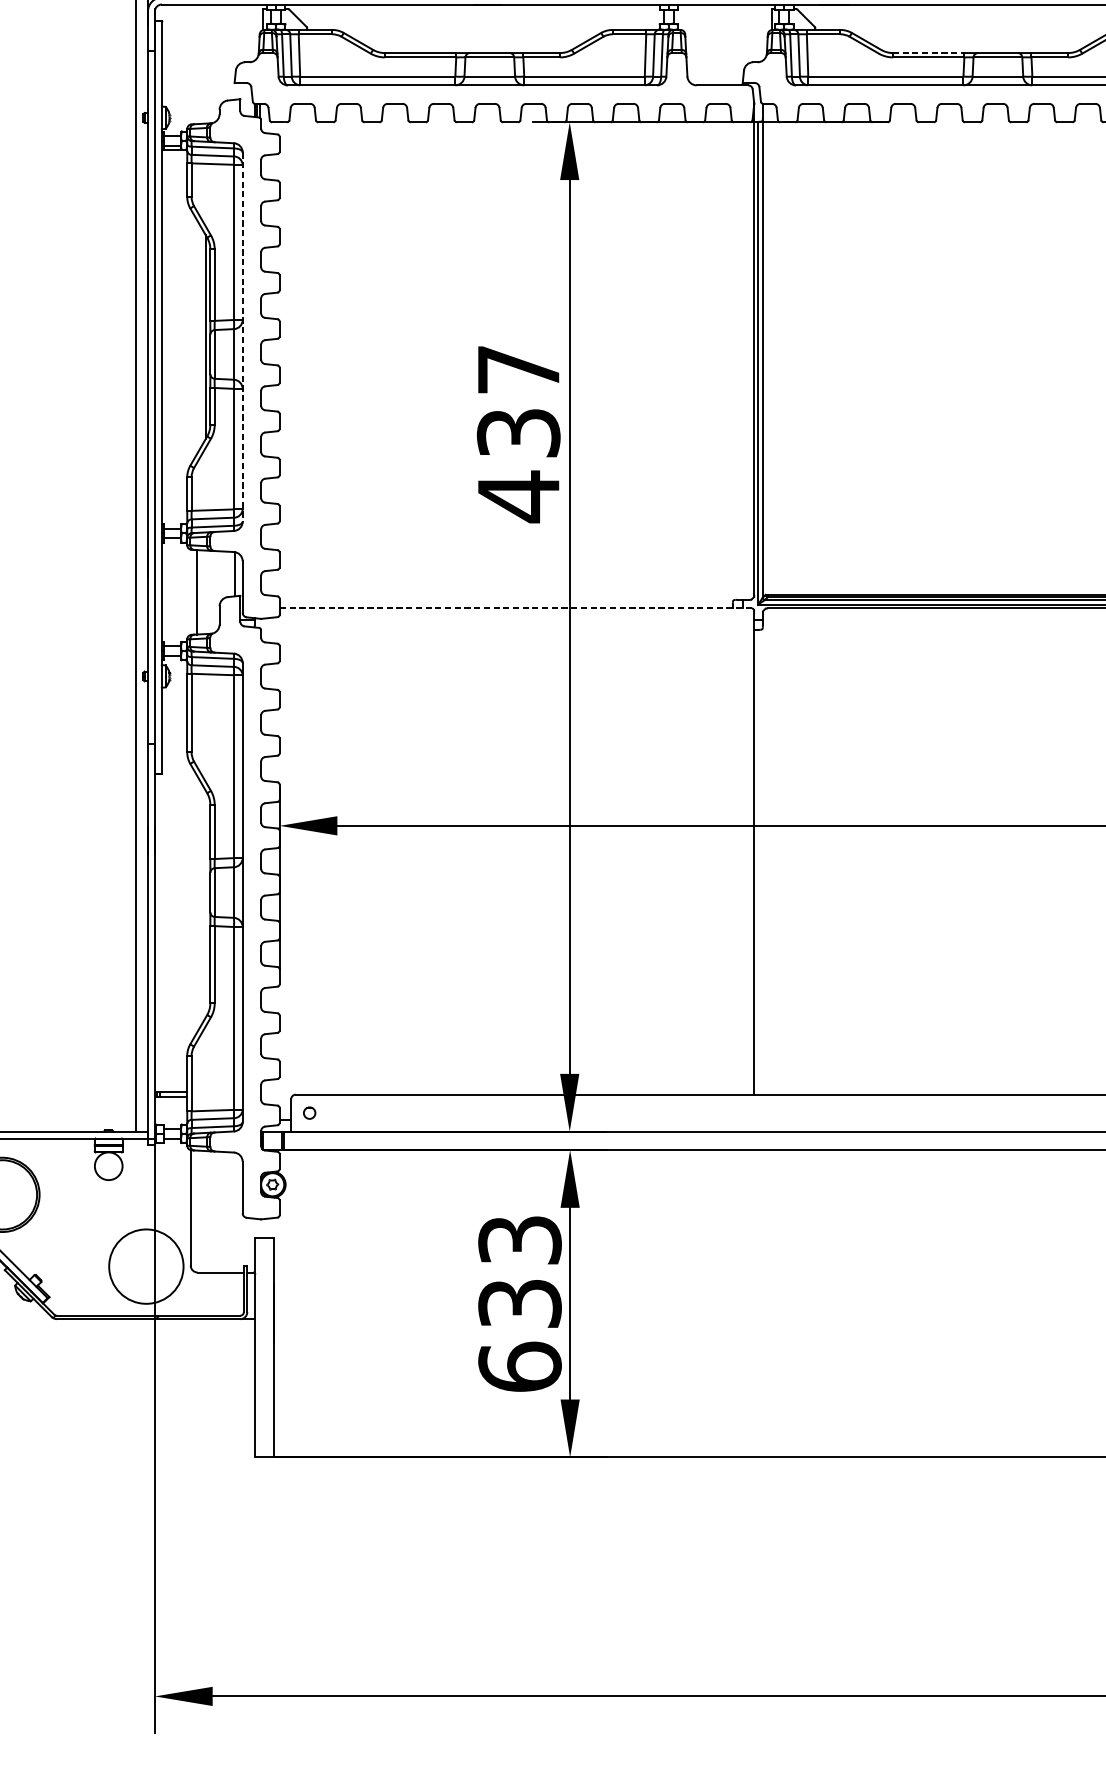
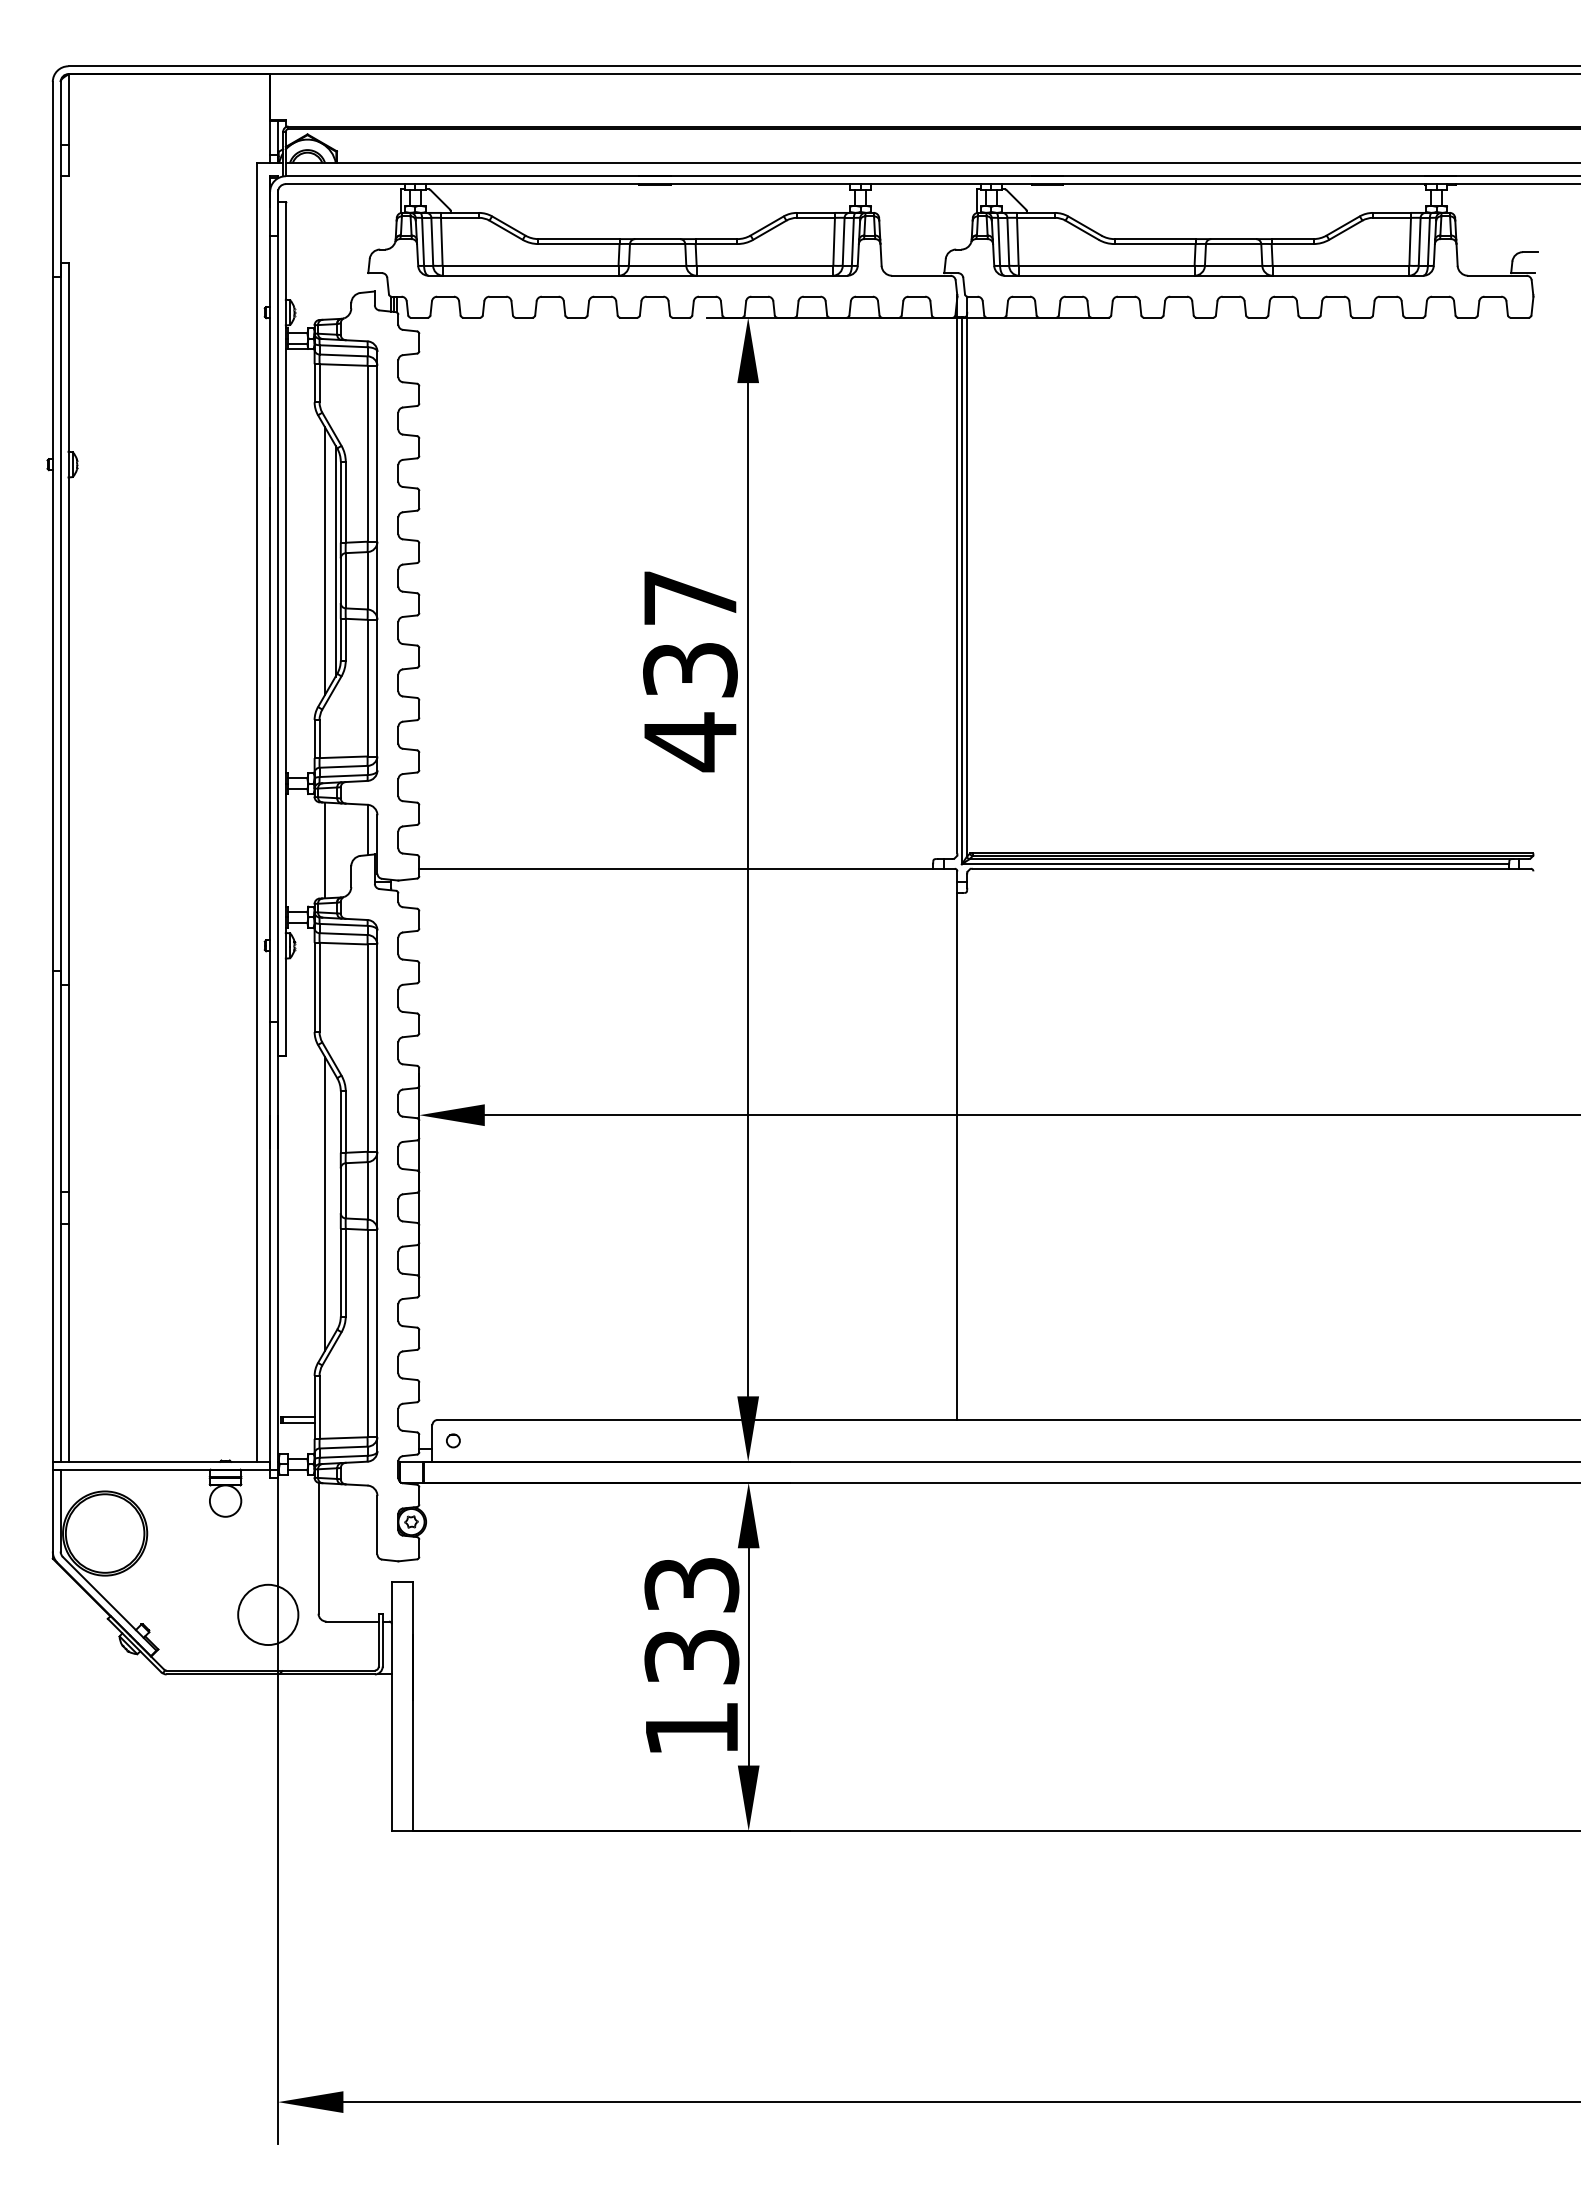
line: (928, 53) -> (1155, 239), dashed -> solid
line: (196, 336) -> (325, 560), added
line: (242, 337) -> (377, 561), dashed -> solid
line: (516, 608) -> (687, 868), dashed -> solid
line: (196, 903) -> (325, 1203), added
circle: (146, 1266) -> (268, 1614), size x0.71
text: (519, 1366) -> (691, 1728), 633 -> 133

